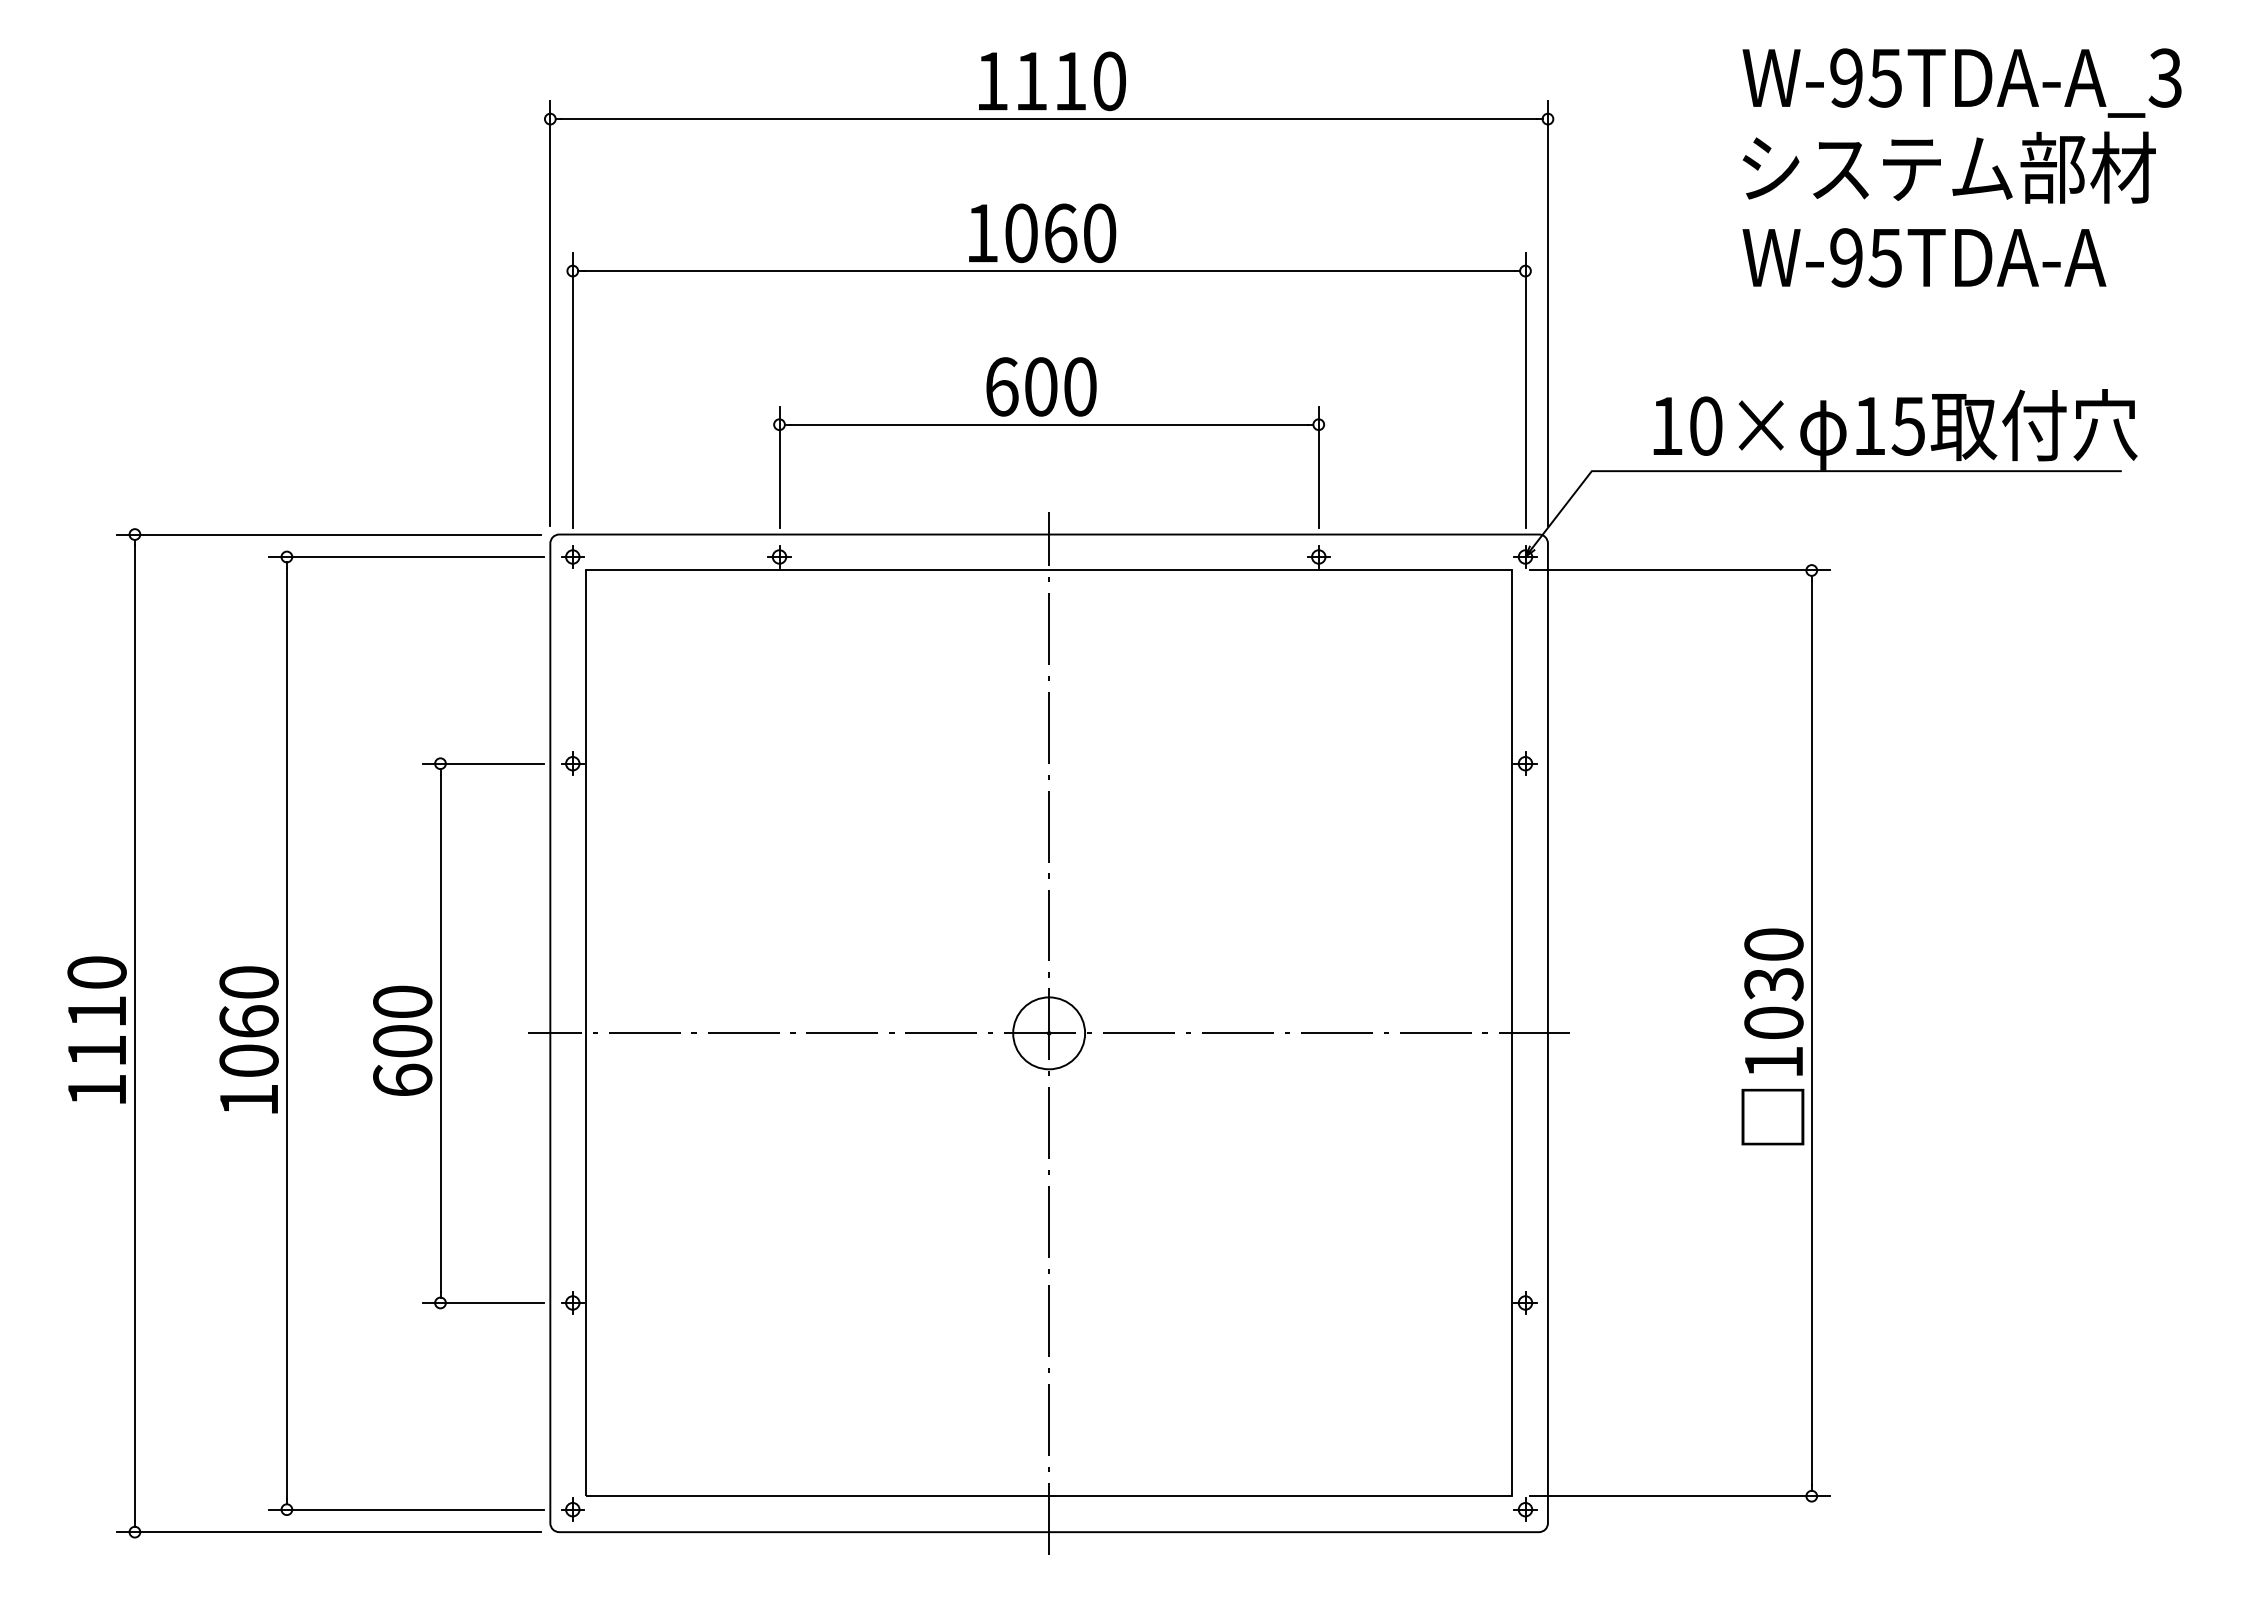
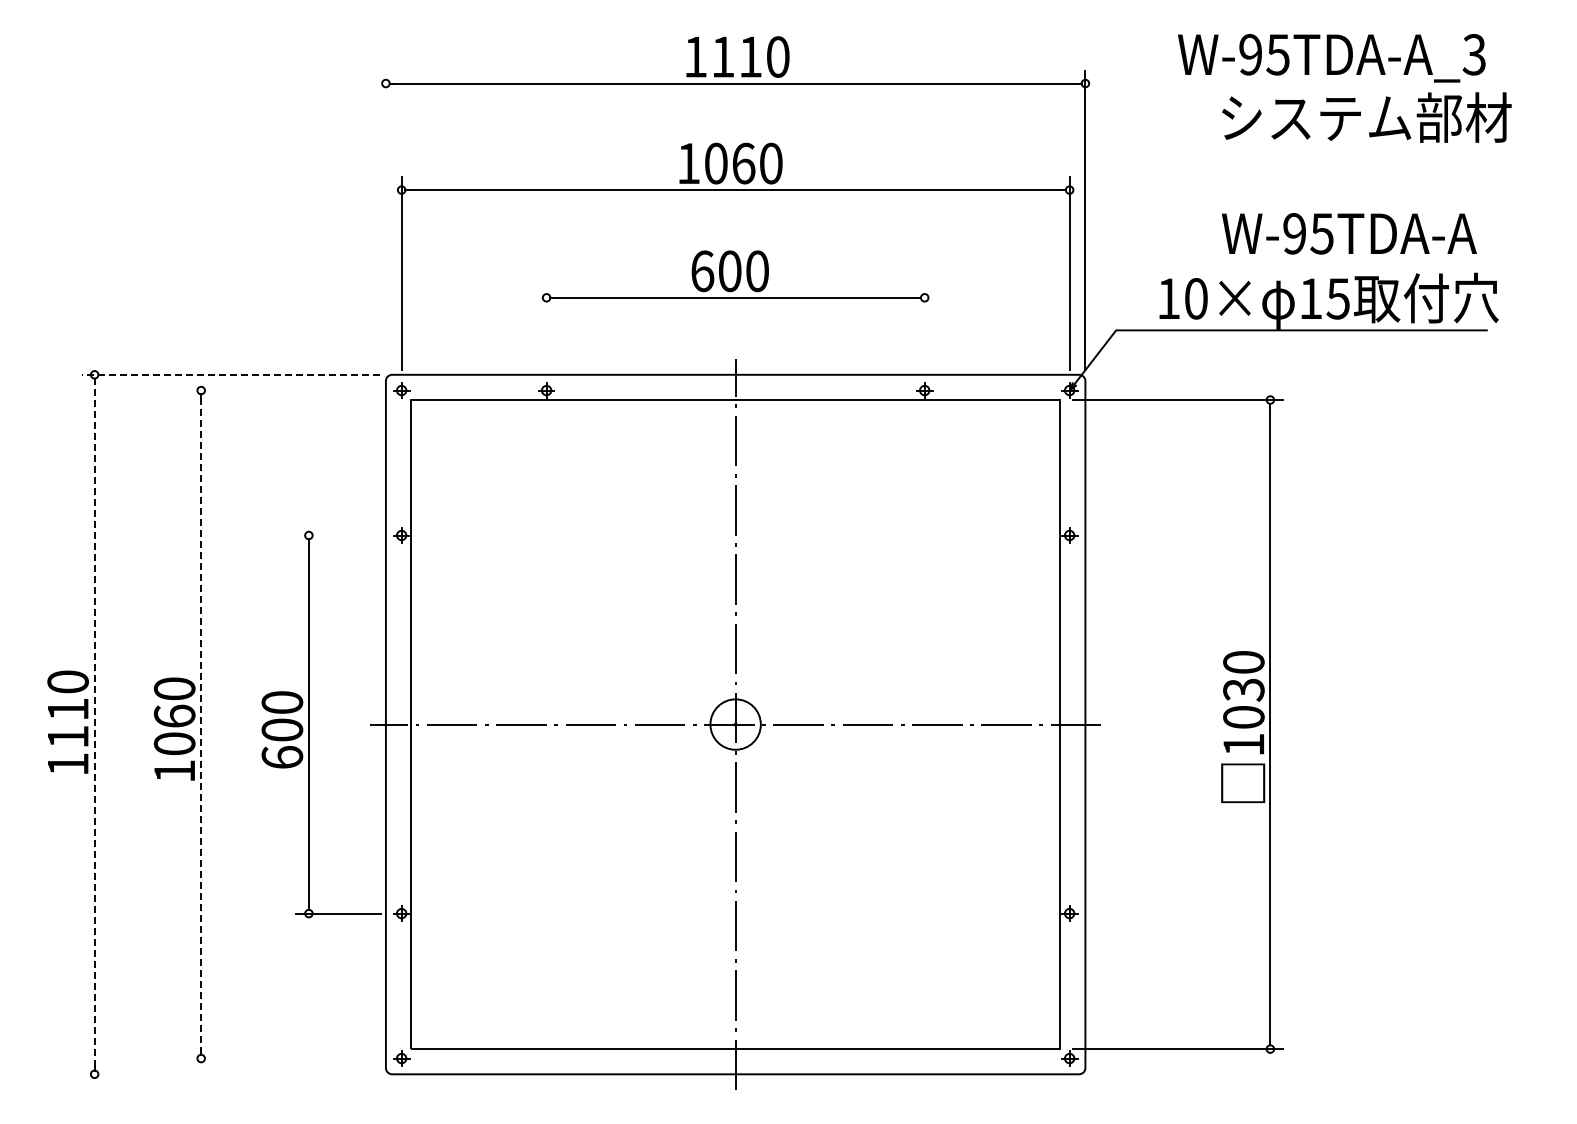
text: (1961, 83) -> (1331, 58), moved
text: (1924, 257) -> (1349, 233), moved
line: (549, 313) -> (385, 219), removed
line: (779, 467) -> (546, 327), removed
line: (1318, 467) -> (924, 327), removed
line: (328, 534) -> (230, 374), solid -> dashed
line: (405, 556) -> (284, 390), removed
line: (482, 763) -> (338, 535), removed
line: (134, 1033) -> (94, 724), solid -> dashed
line: (287, 1034) -> (201, 725), solid -> dashed
line: (405, 1509) -> (284, 1058), removed
line: (328, 1532) -> (230, 1074), removed

